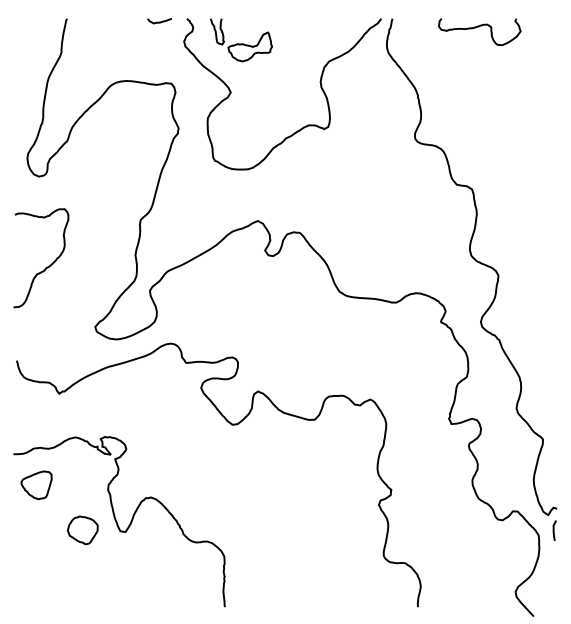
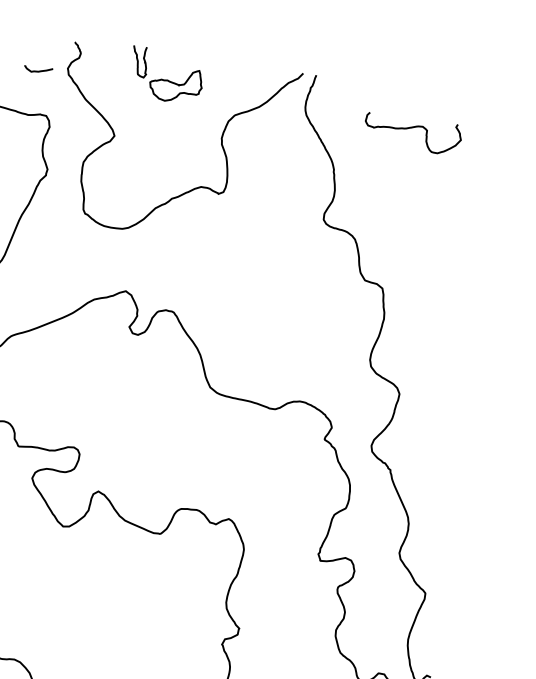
curve: (159, 21) -> (38, 70), moved
curve: (478, 27) -> (412, 128), moved
part: (241, 40) -> (166, 75), moved

